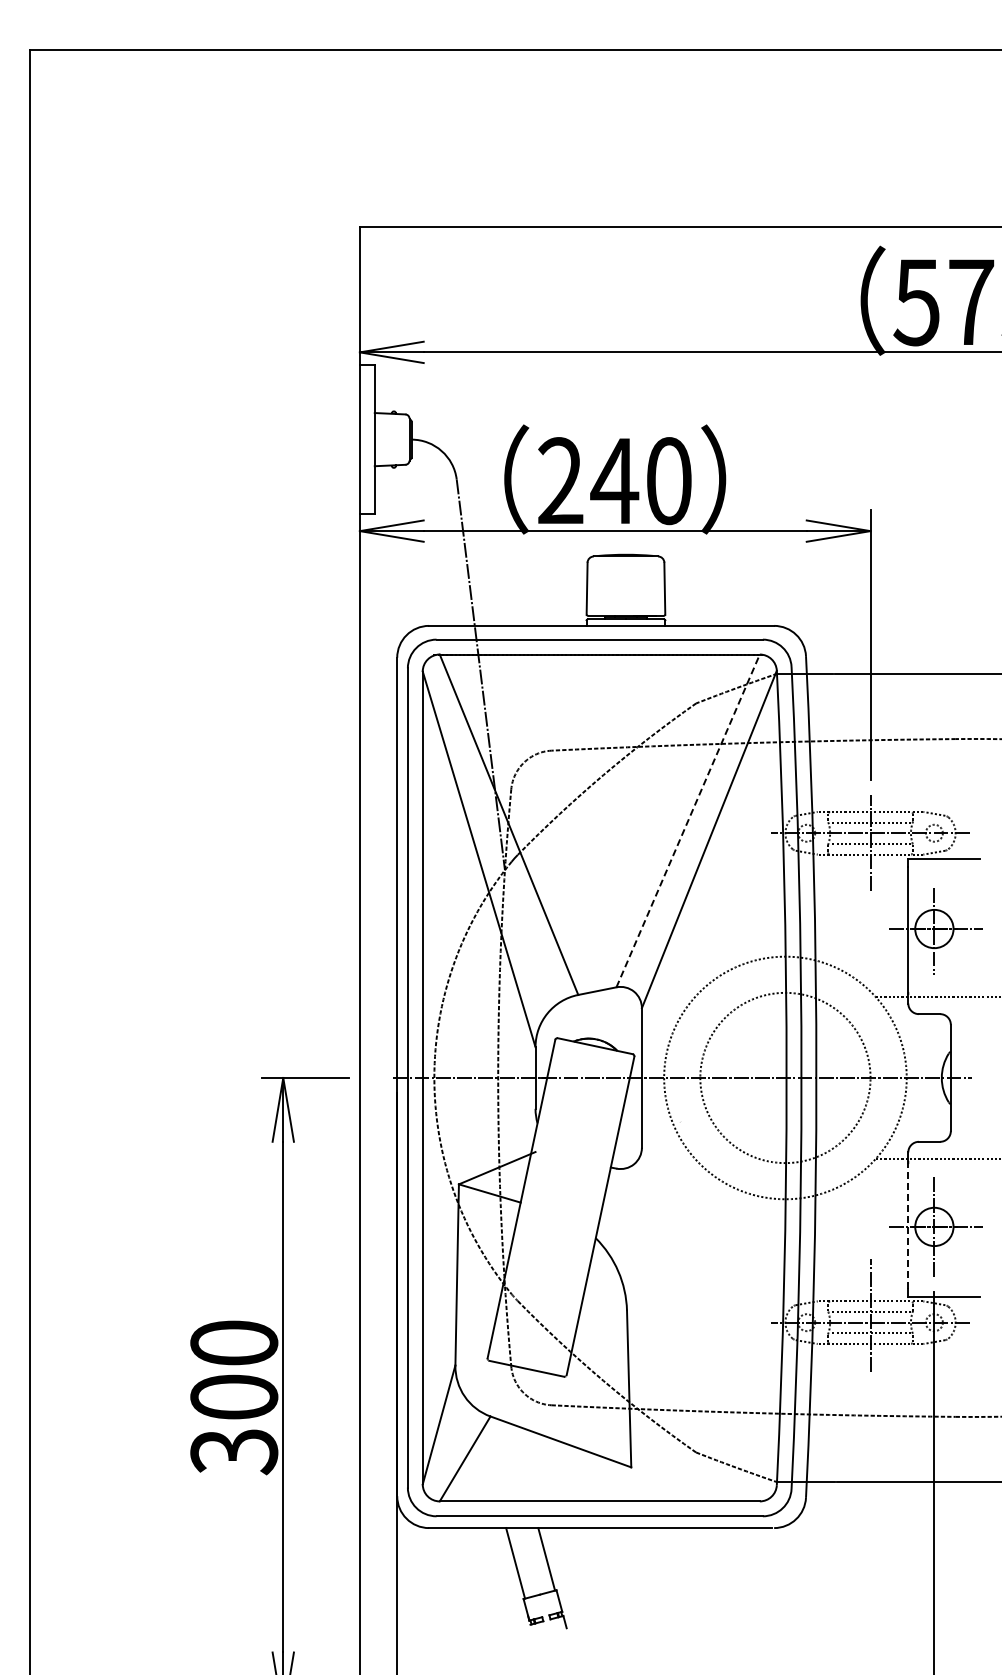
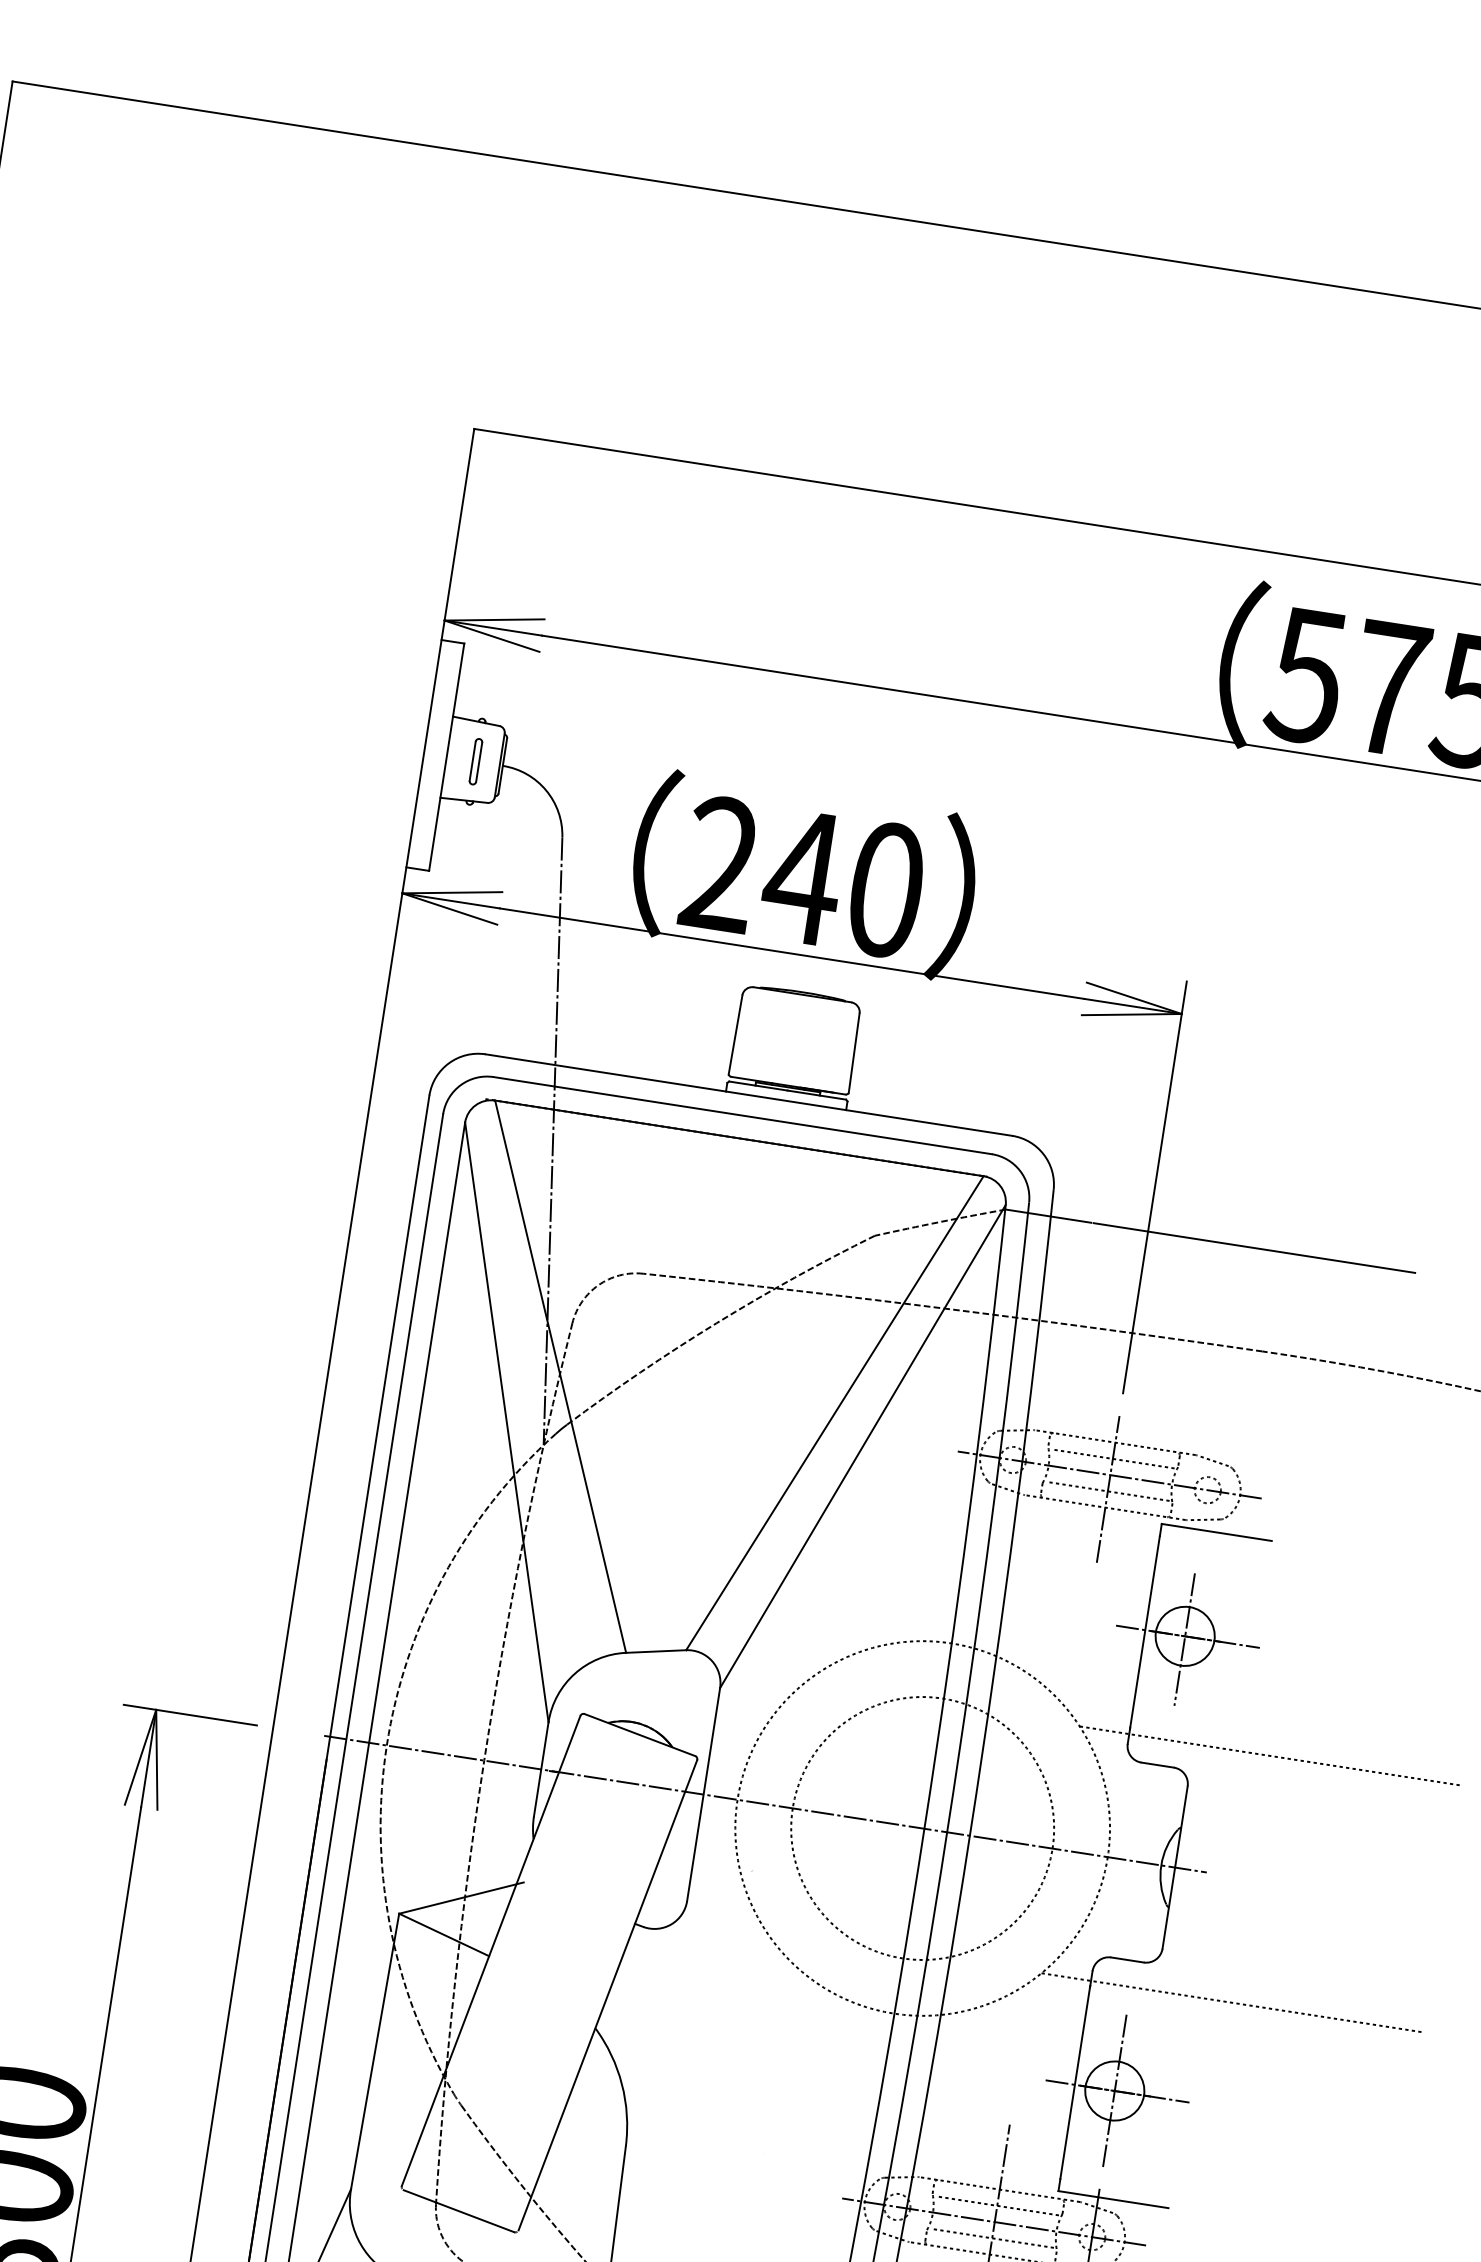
part: (393, 439) -> (475, 761), added
line: (688, 820) -> (835, 1412), dashed -> solid
line: (908, 1225) -> (1075, 2082), dashed -> solid

